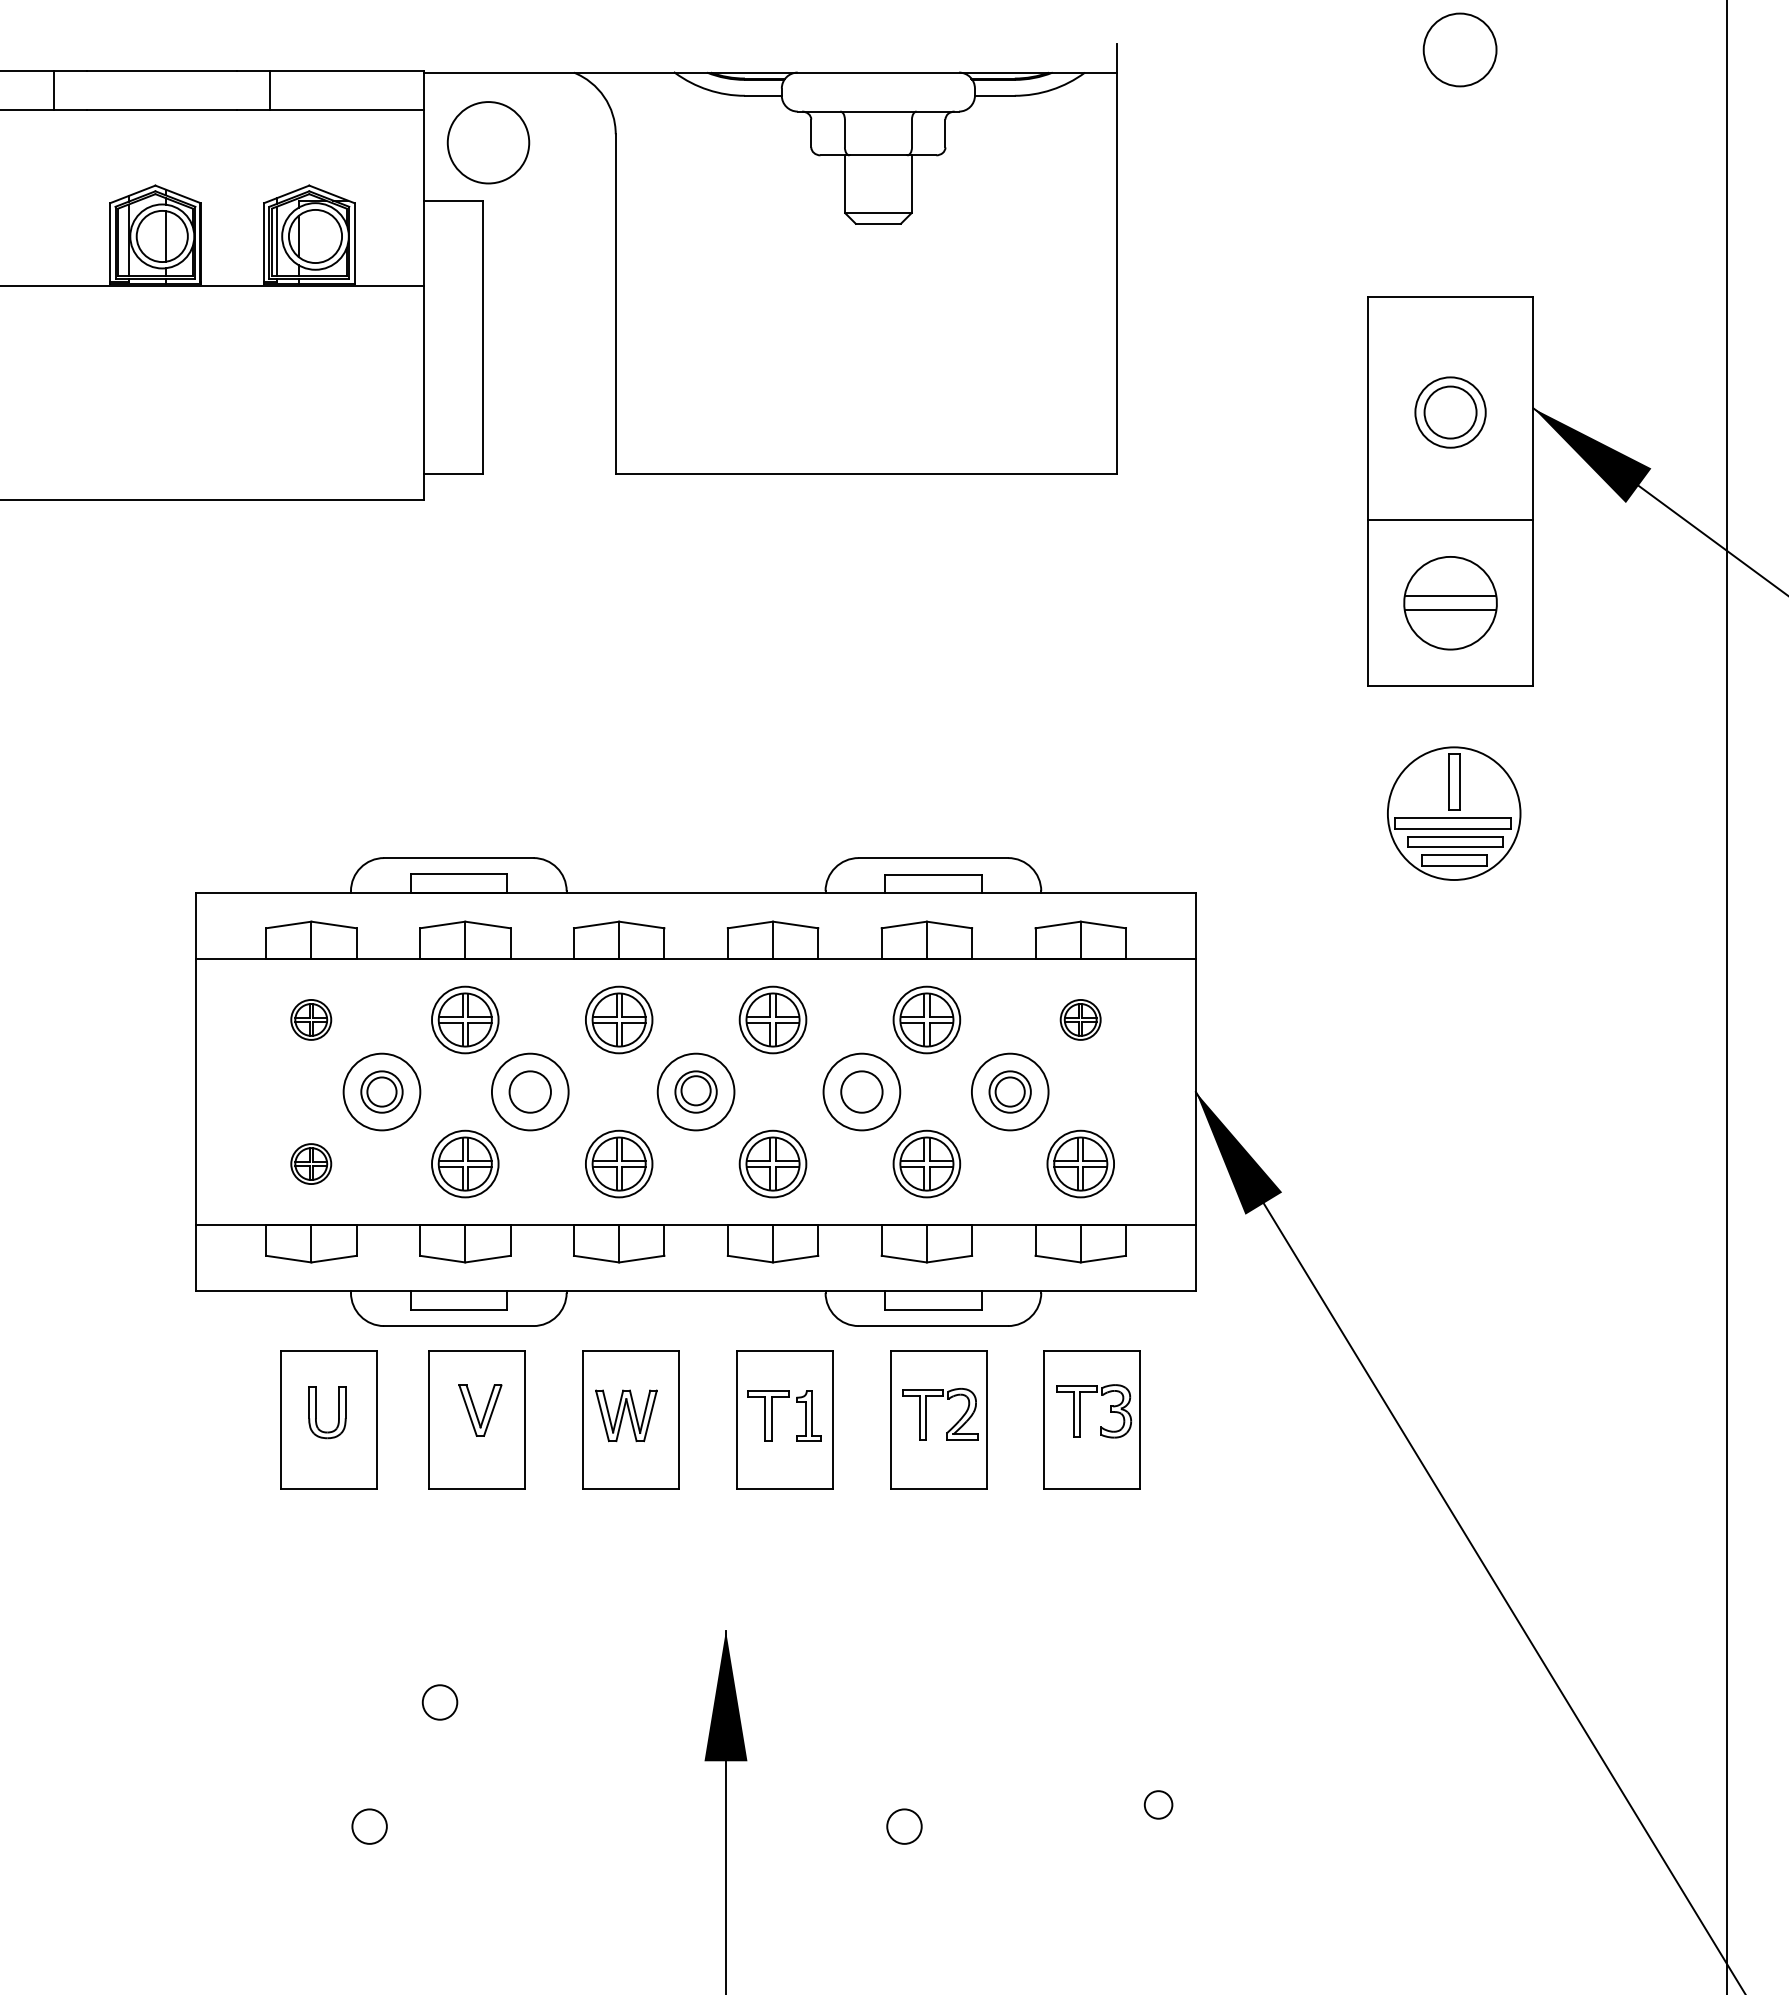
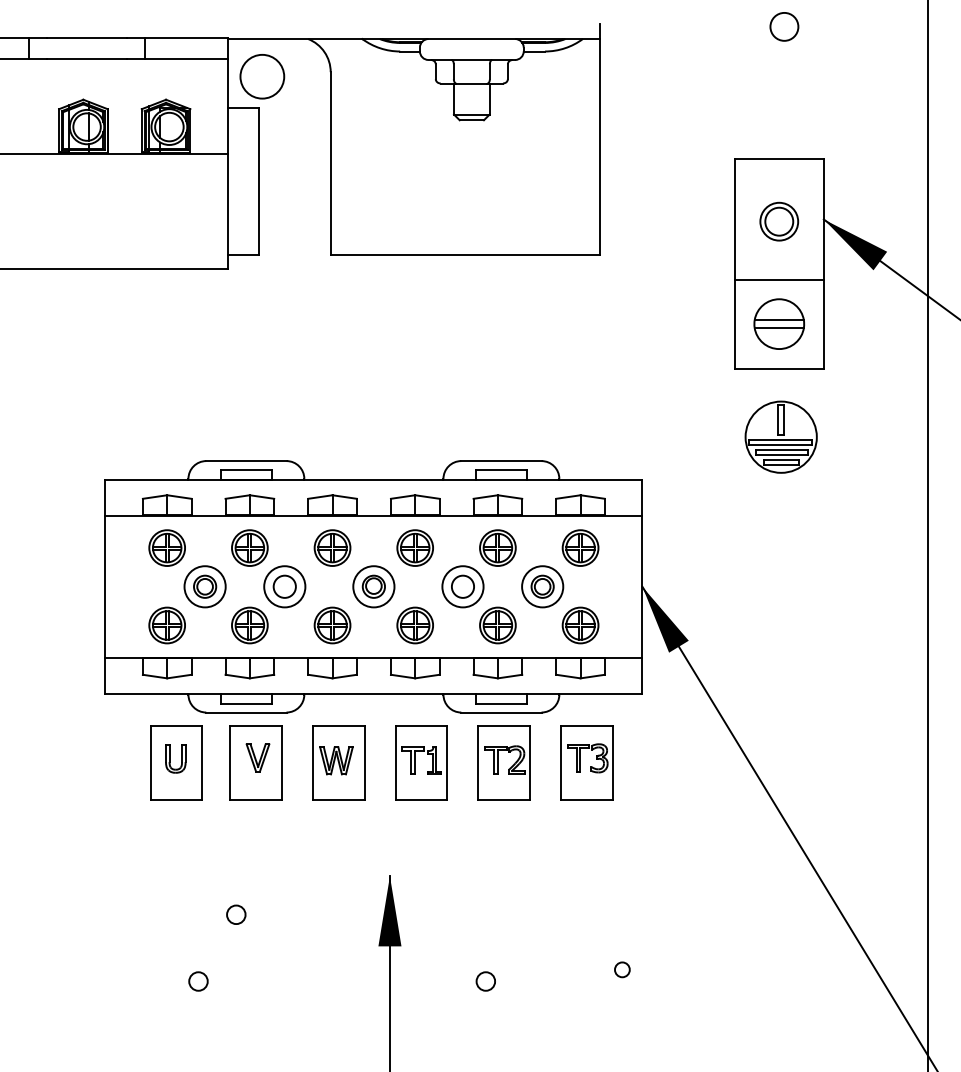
circle: (1460, 49) -> (784, 26), size x0.71
part: (310, 1018) -> (166, 547), size x1.67
part: (1080, 1018) -> (580, 547), size x1.67
part: (310, 1164) -> (166, 625), size x1.67

